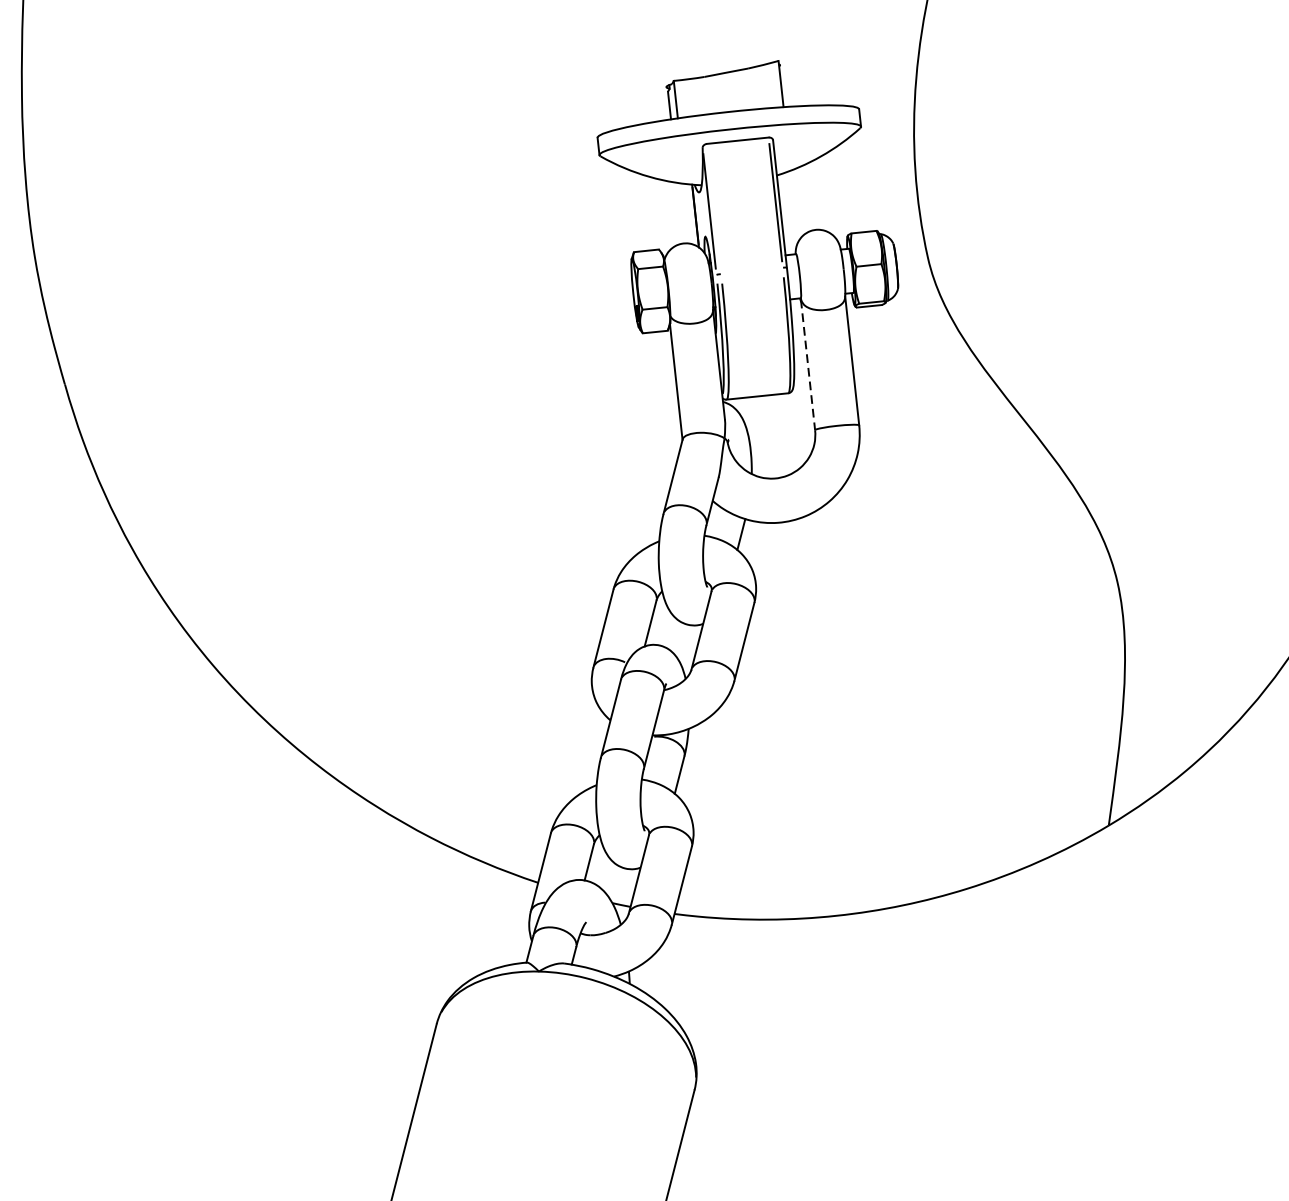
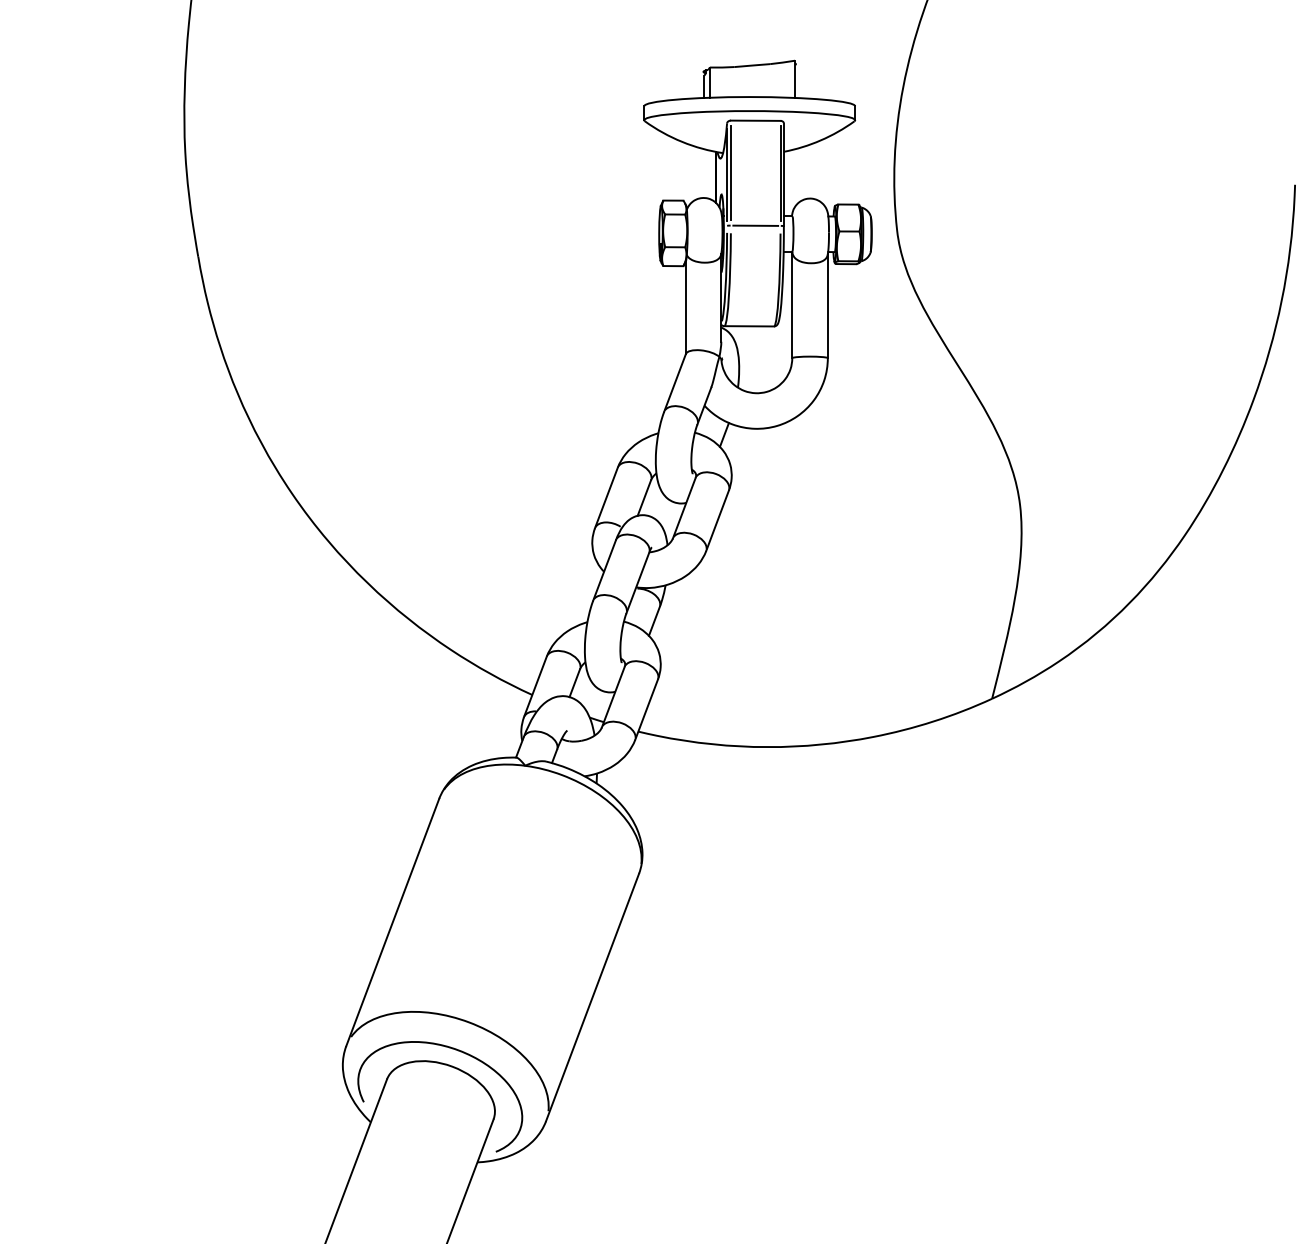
line: (713, 208) -> (730, 172), added
line: (751, 270) -> (755, 225), added
line: (808, 364) -> (792, 305), dashed -> solid

